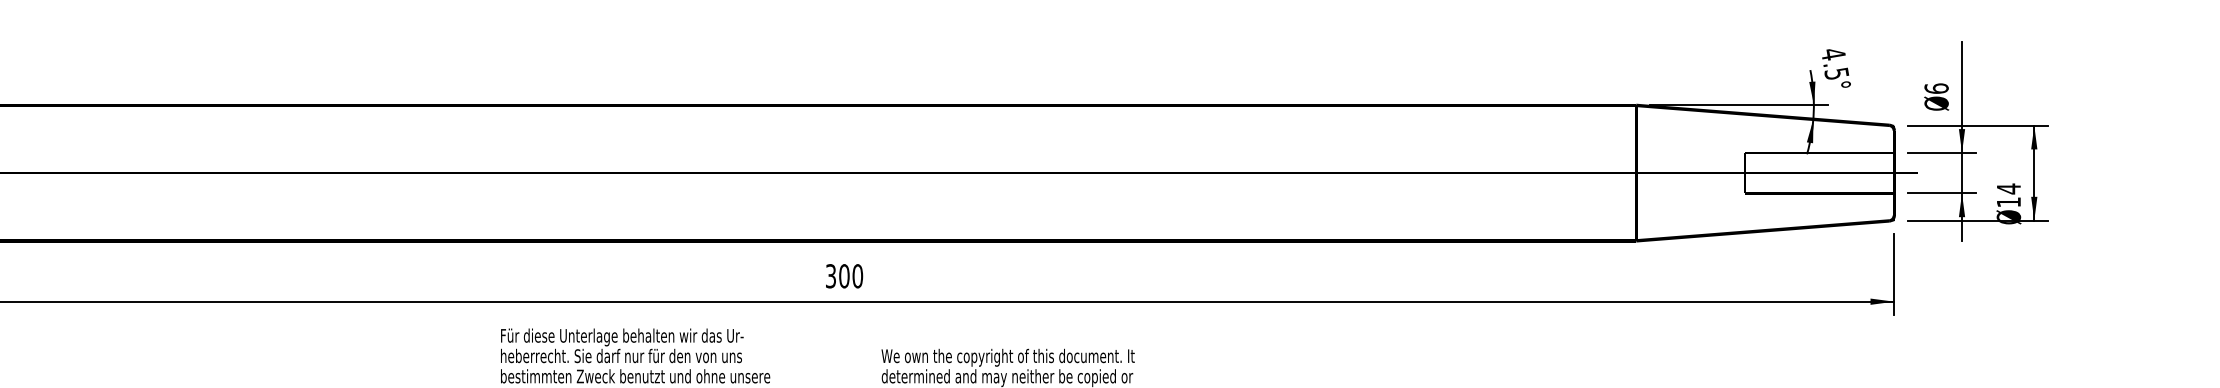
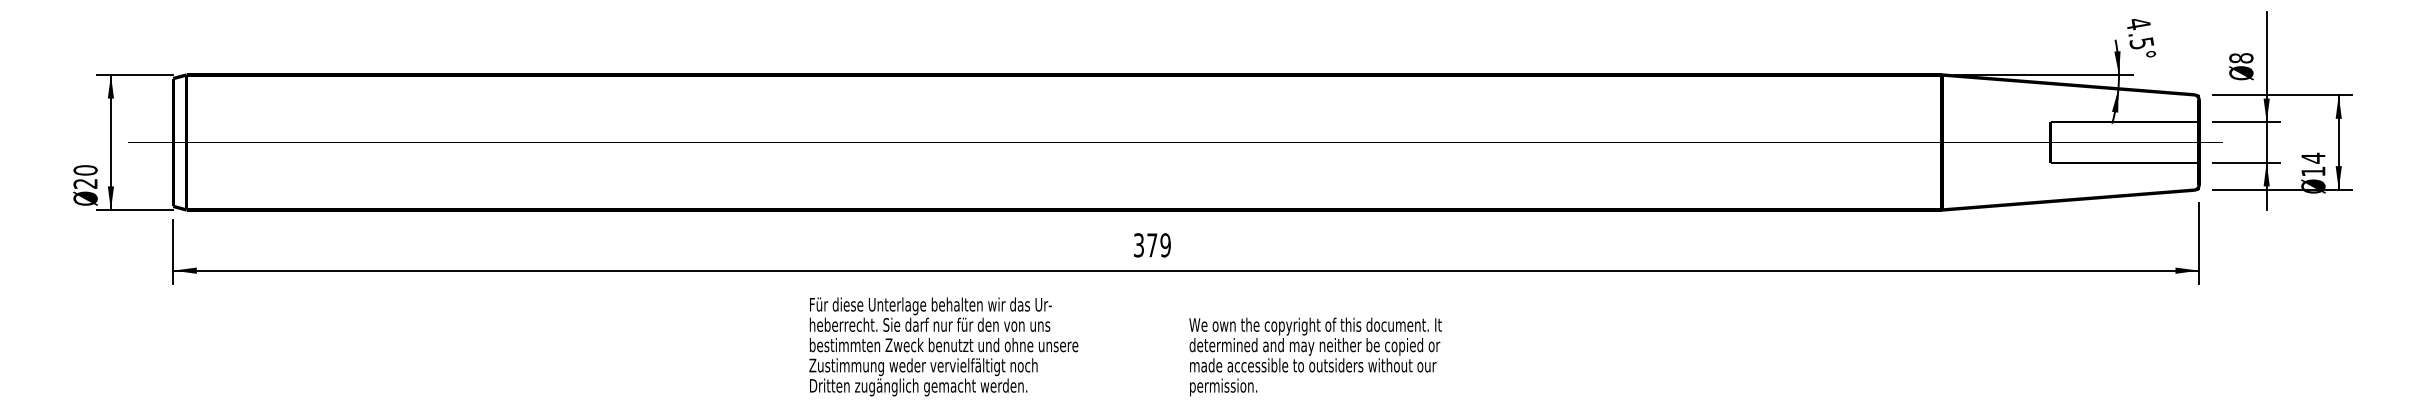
text: (1936, 88) -> (2241, 58), 6 -> 8
text: (850, 276) -> (1158, 245), 300 -> 379

